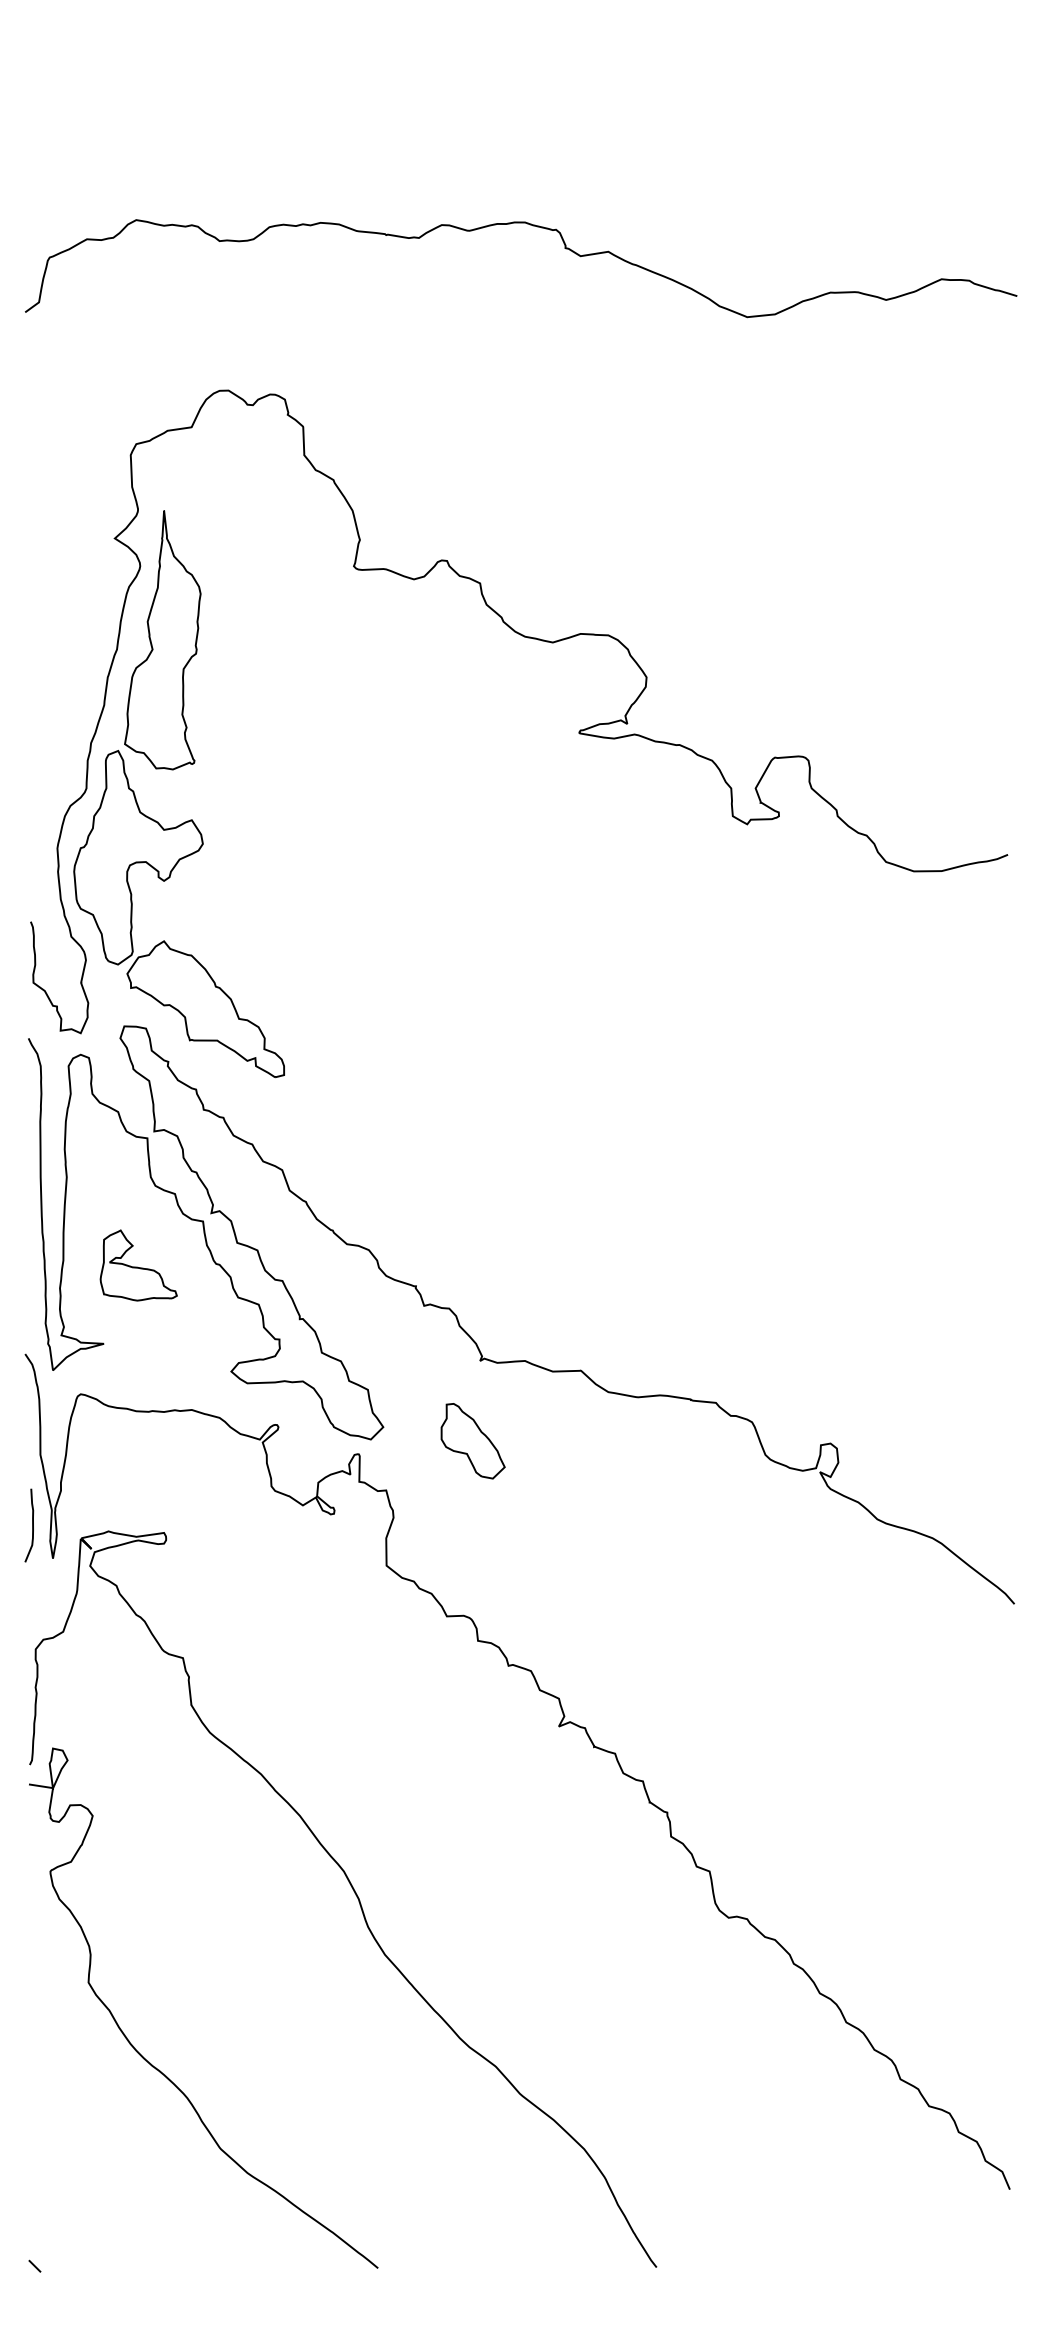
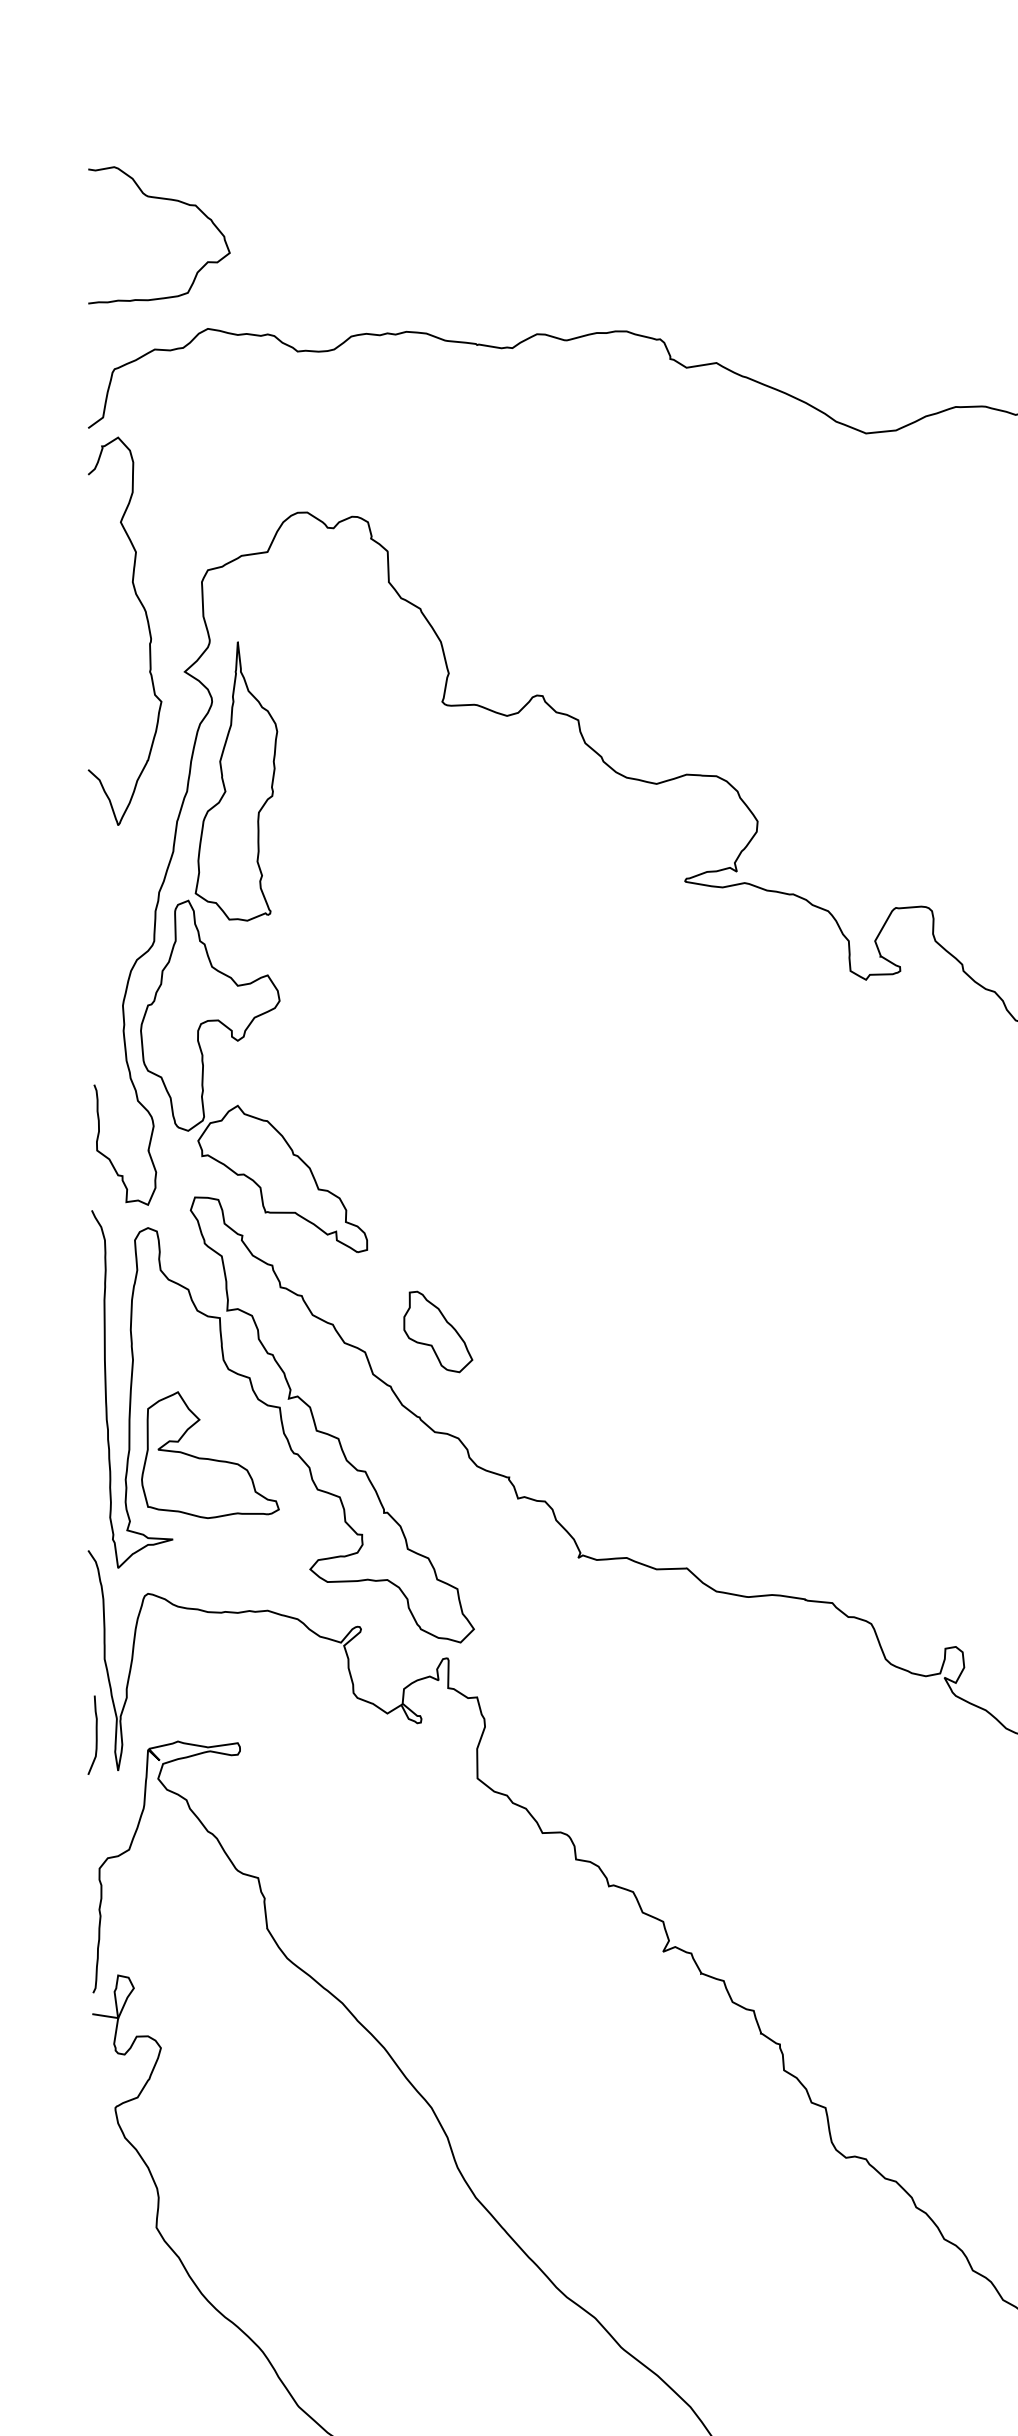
curve: (95, 100) -> (163, 200), added
curve: (80, 497) -> (147, 627), added
part: (138, 1265) -> (210, 1455), size x1.67
part: (472, 1441) -> (437, 1332), moved

